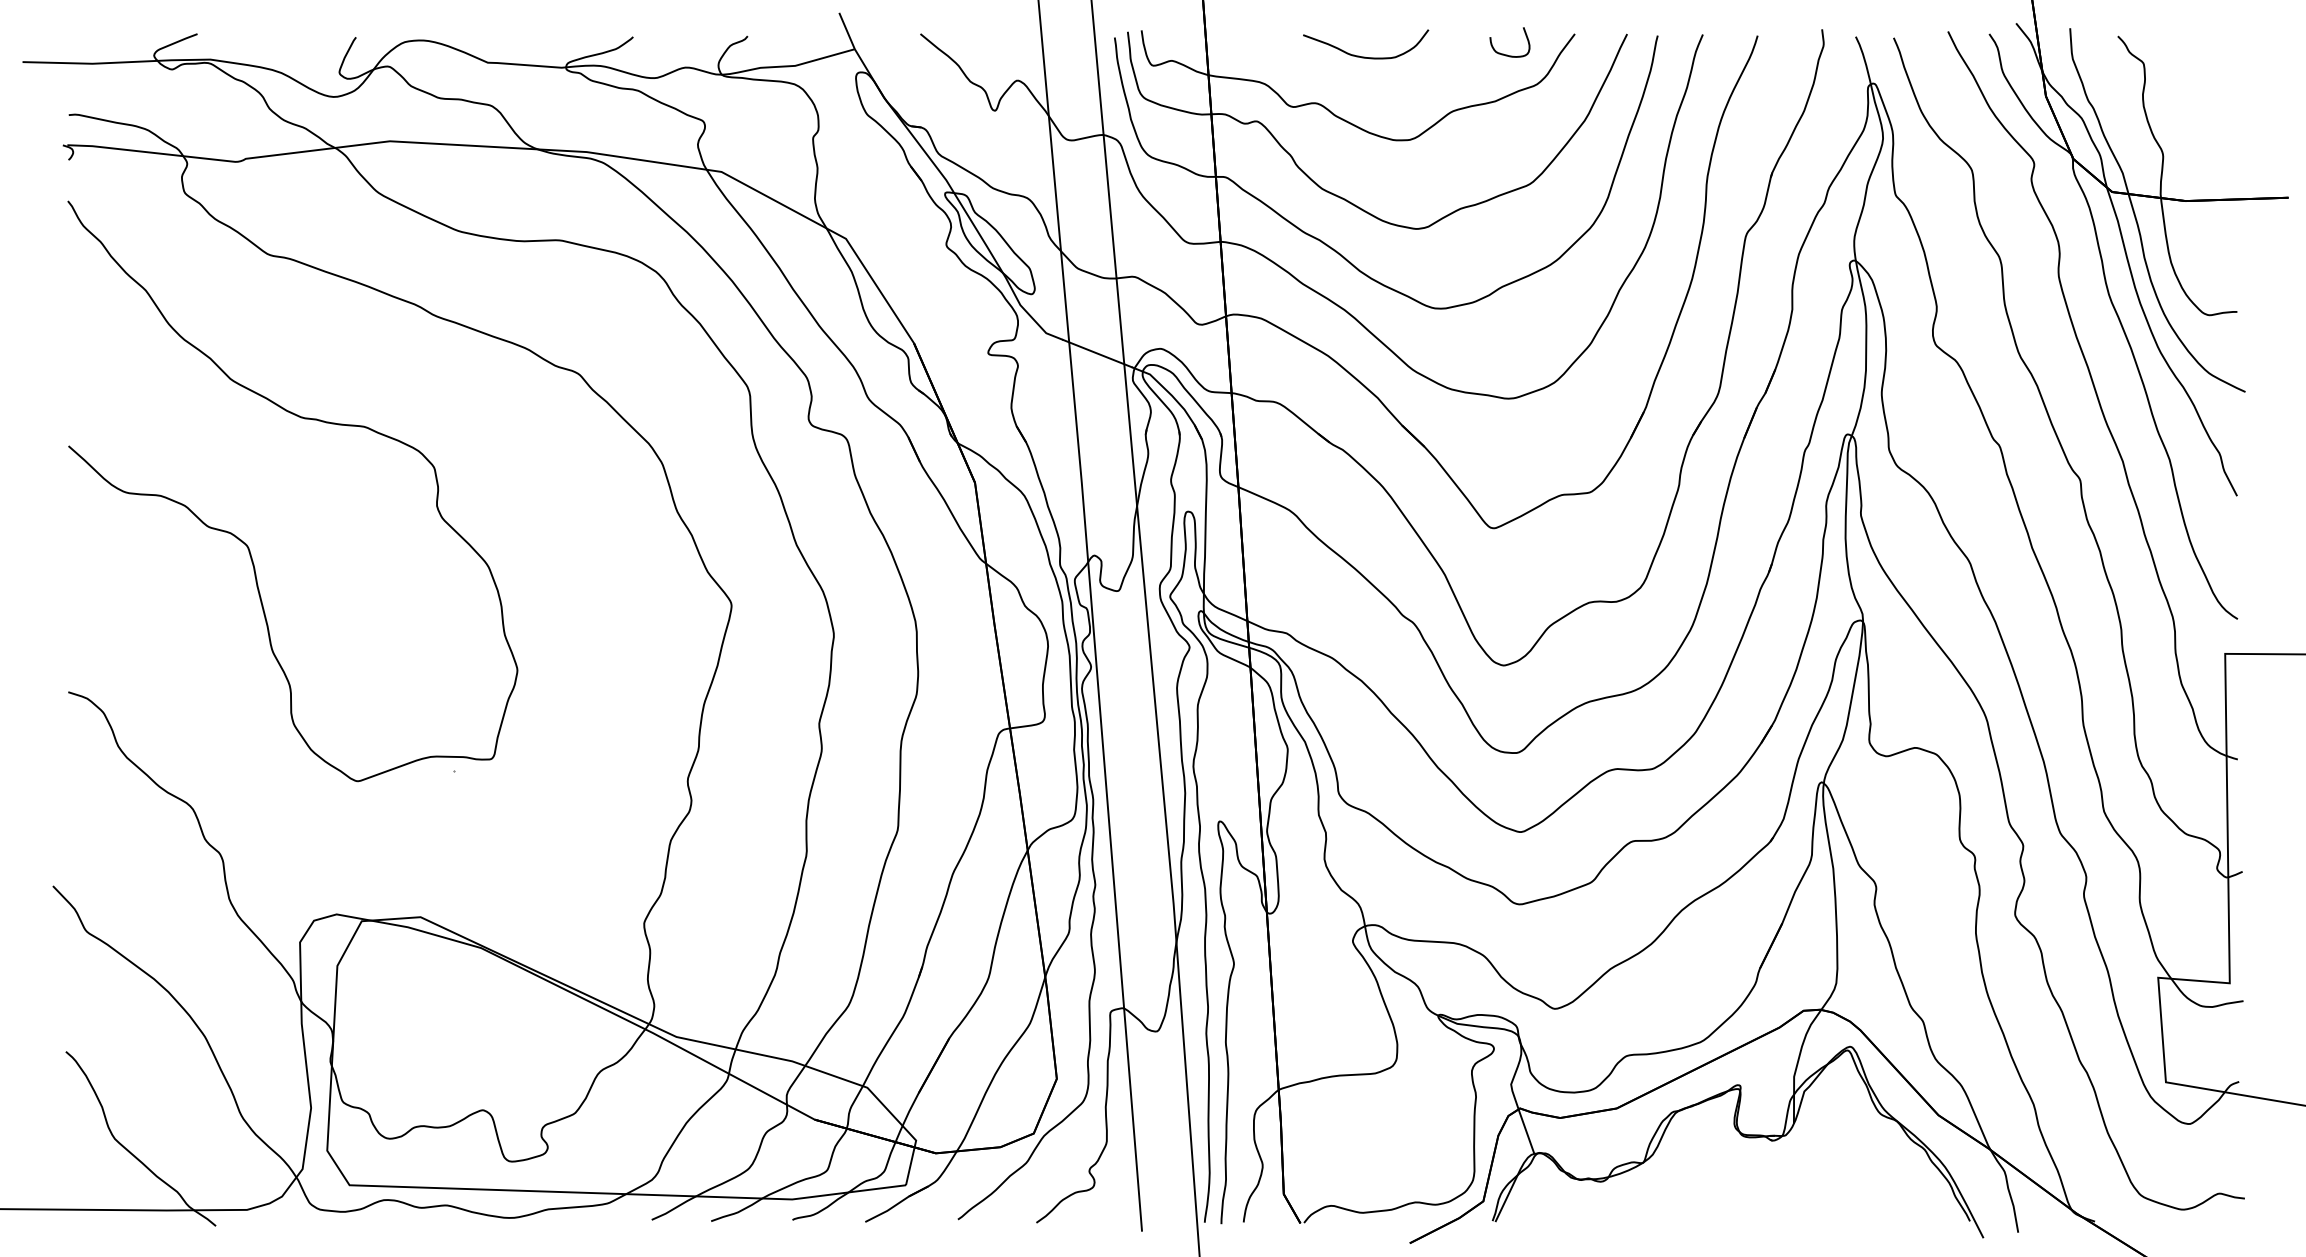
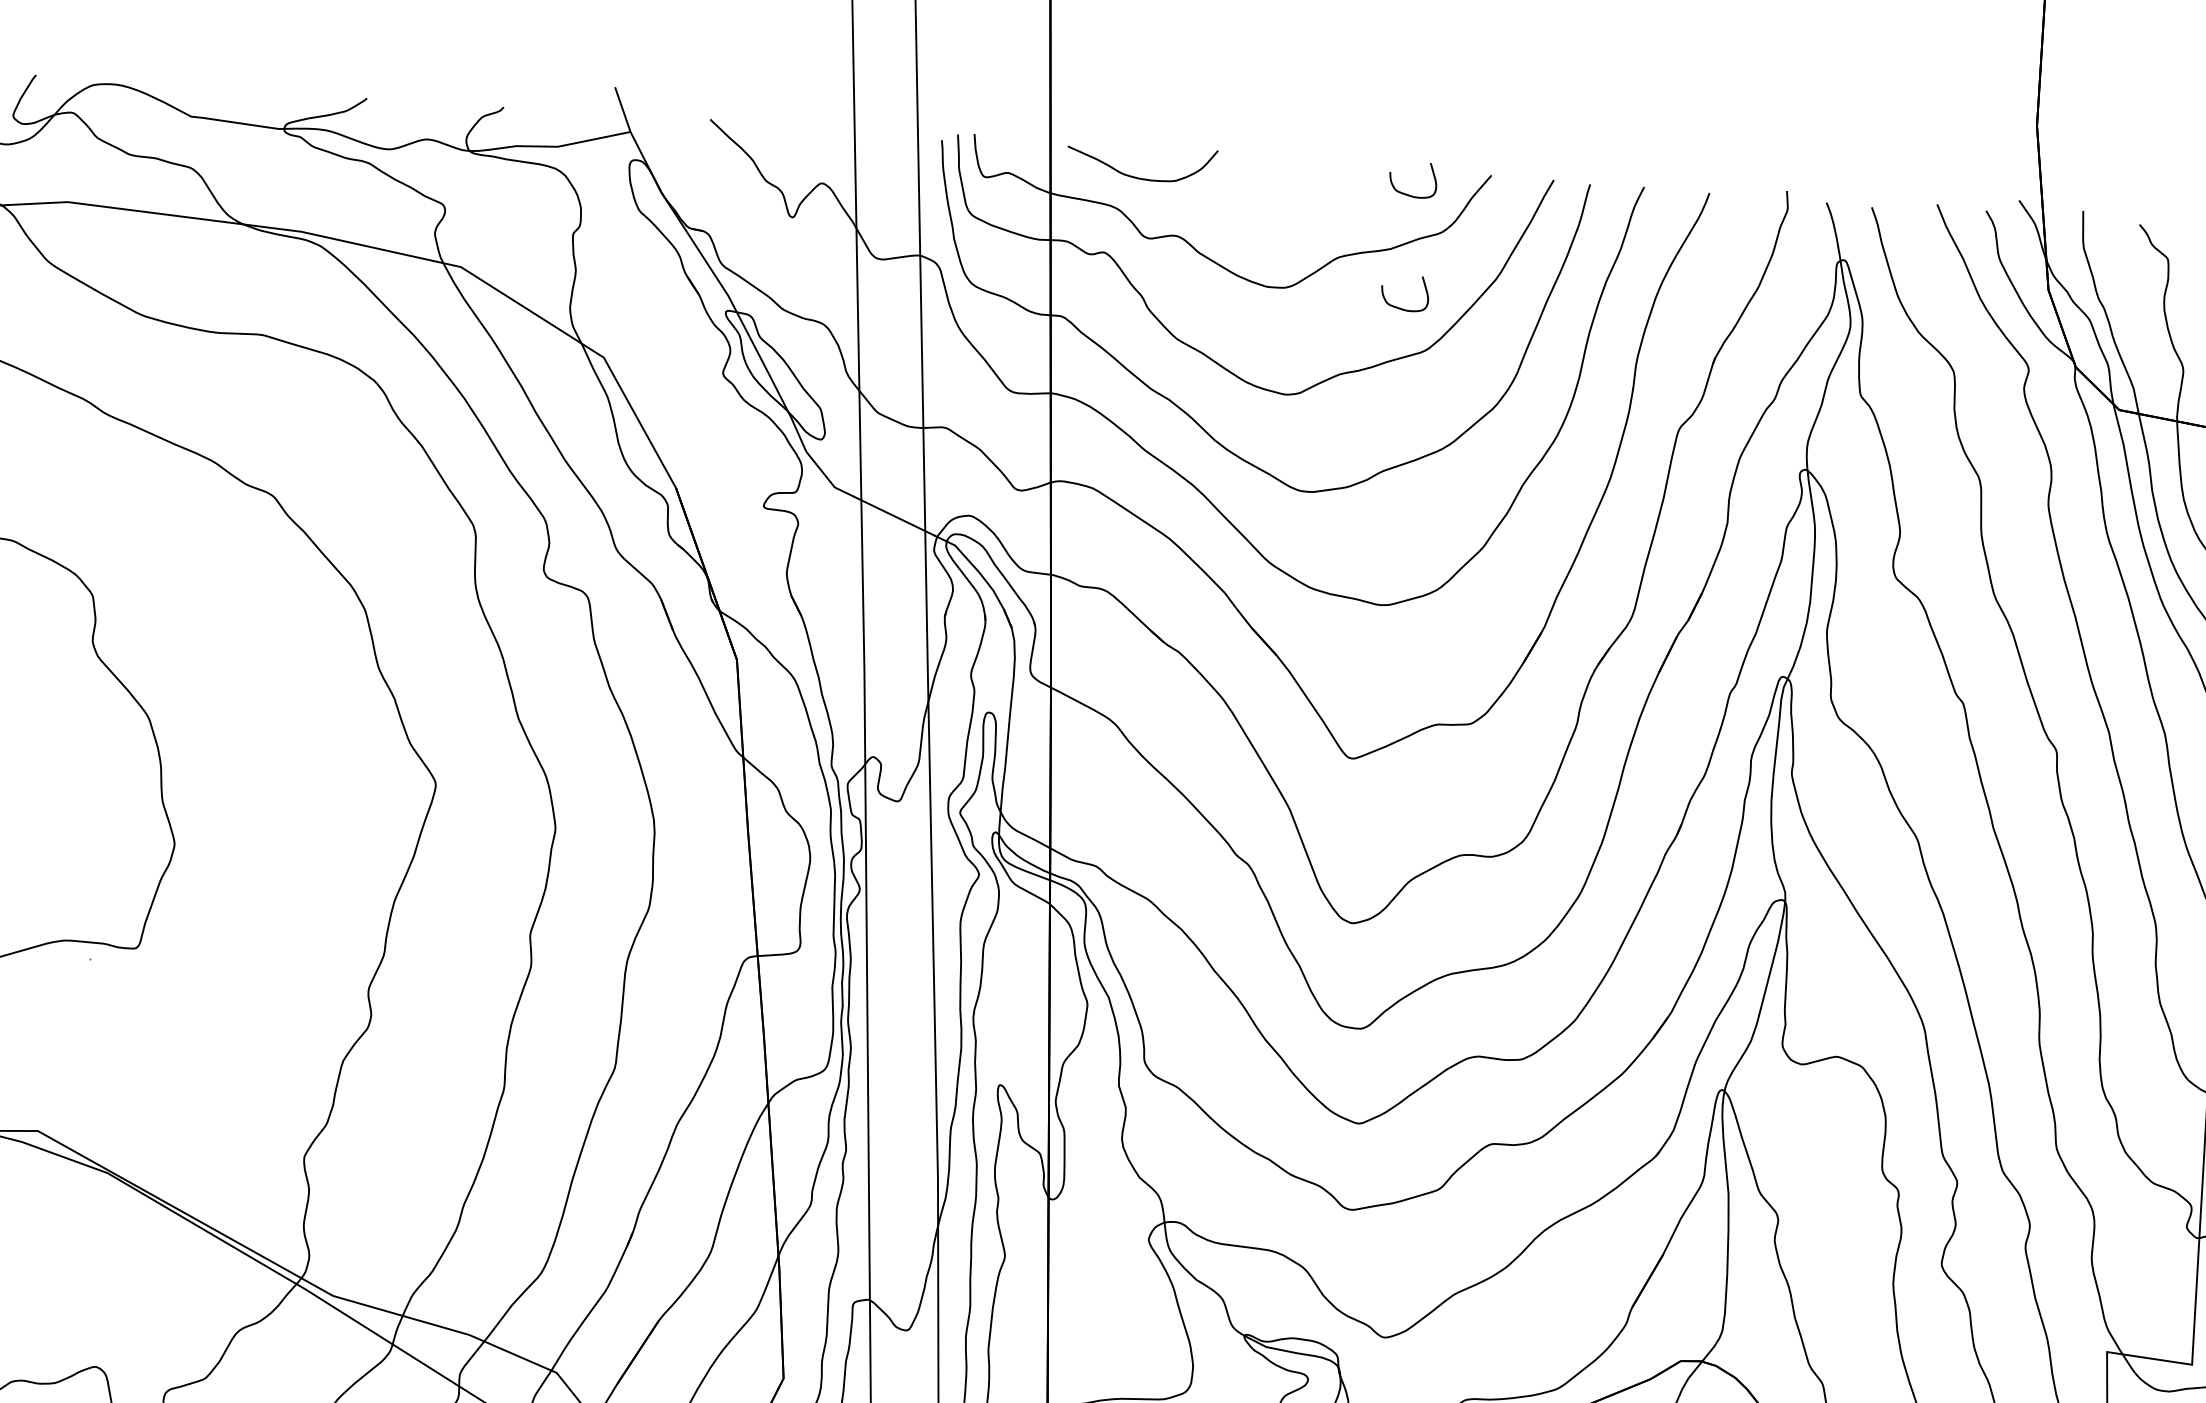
curve: (1365, 56) -> (1140, 177), moved
curve: (1507, 149) -> (1401, 307), added

